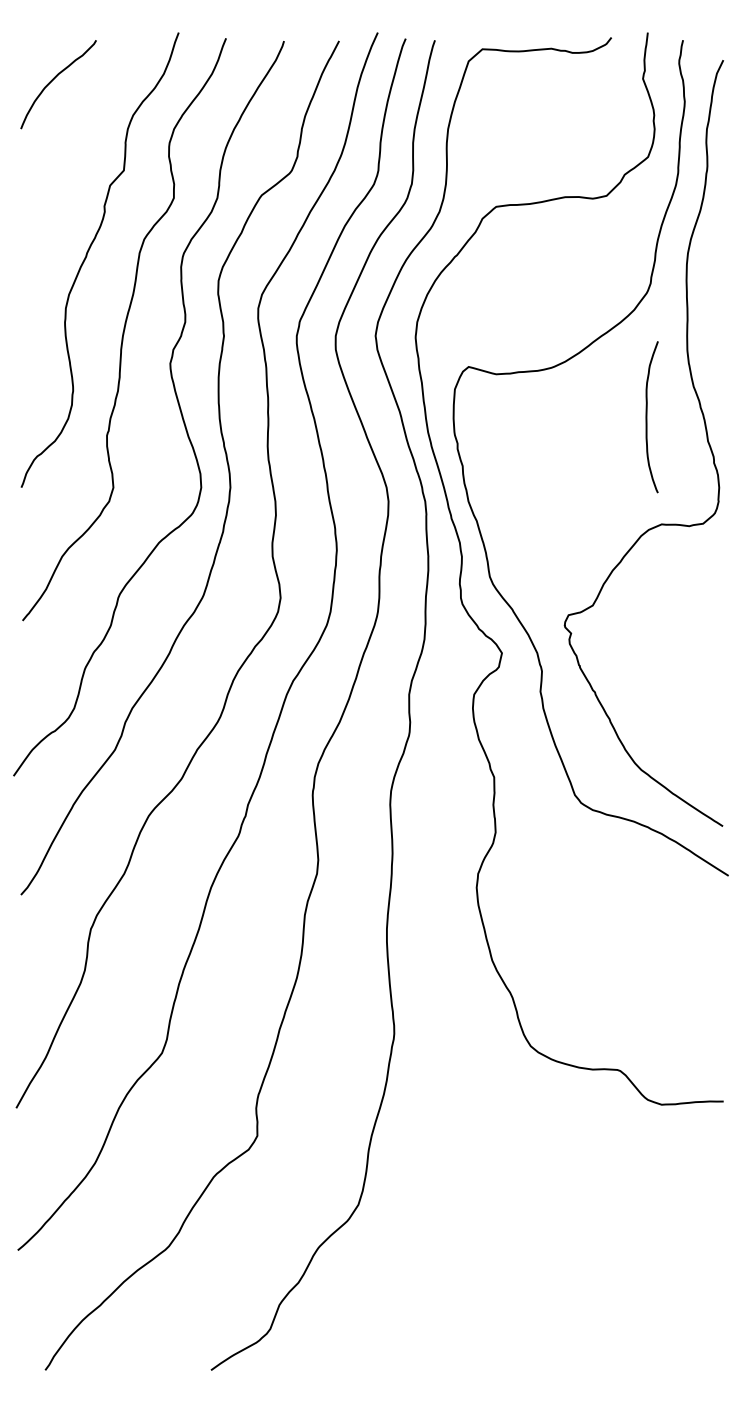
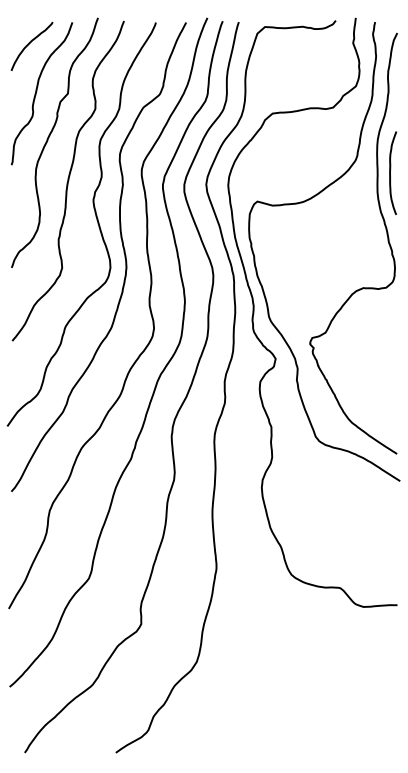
curve: (68, 166) -> (37, 91), added
curve: (647, 415) -> (390, 172), moved

